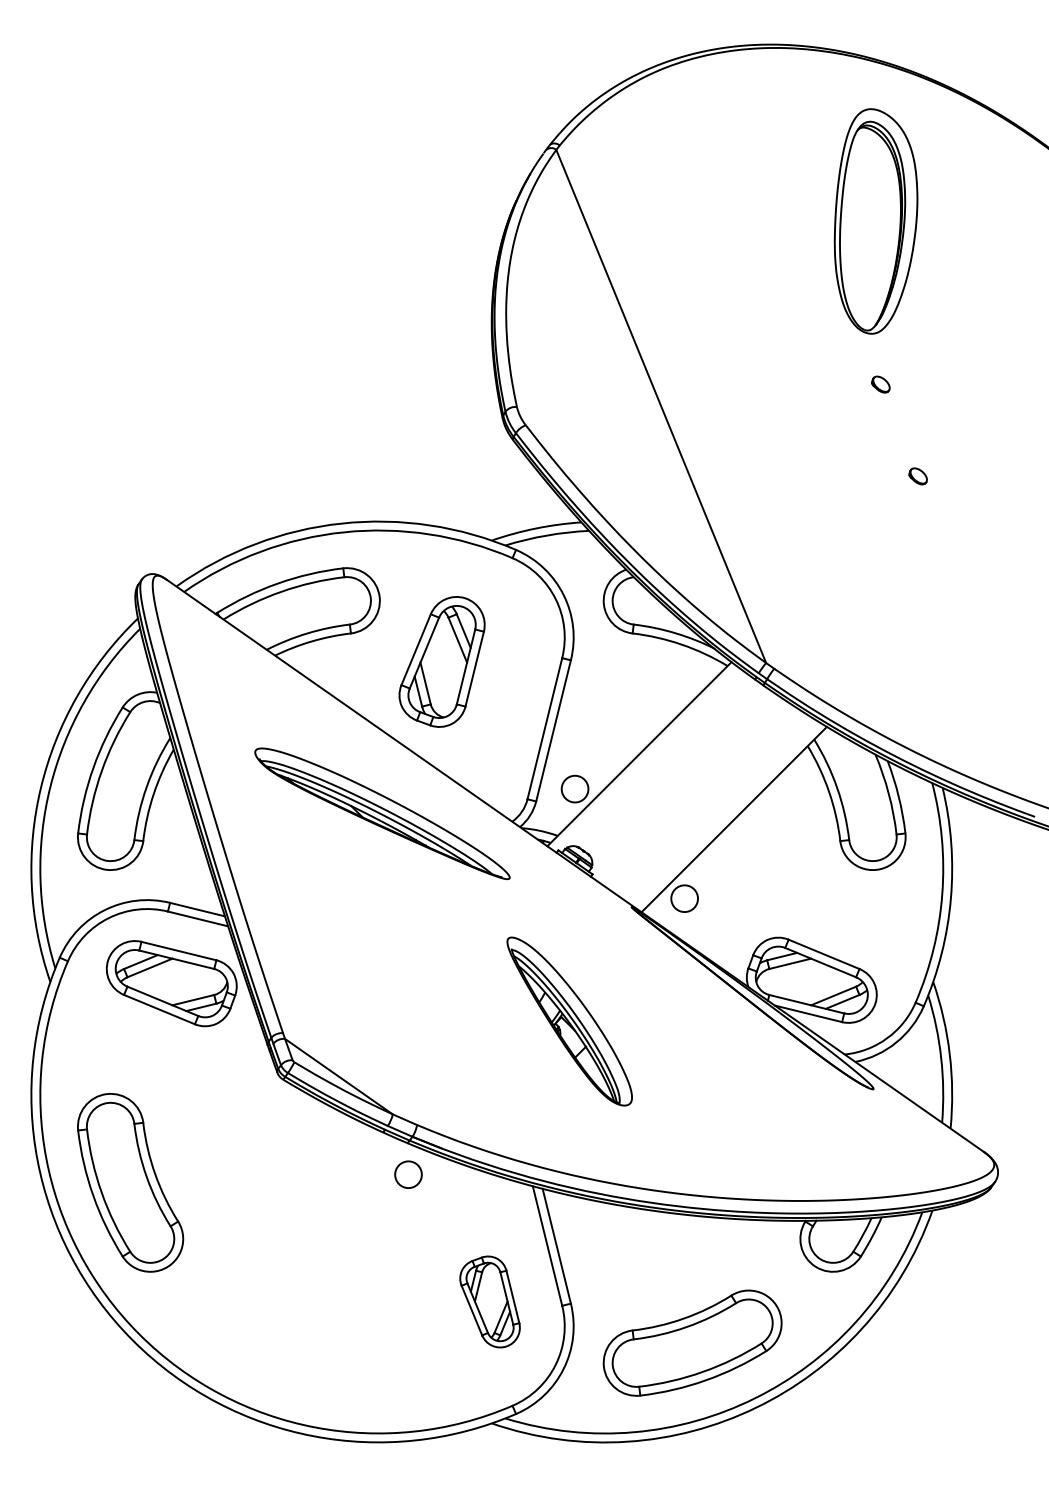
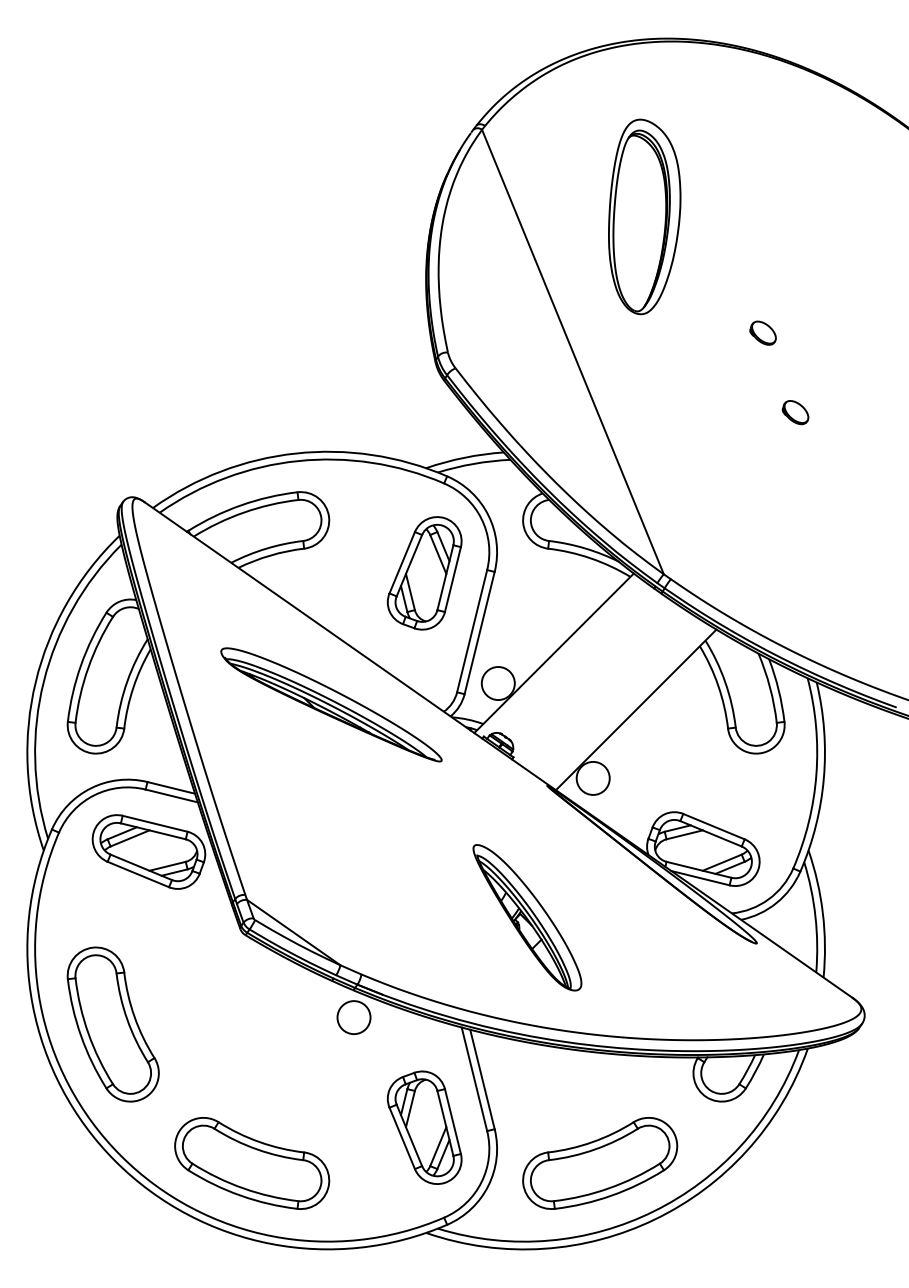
part: (875, 221) -> (644, 216), moved
part: (880, 384) -> (762, 333), size x1.67
part: (917, 476) -> (794, 412), size x1.67
part: (441, 661) -> (424, 572), moved
circle: (575, 789) -> (498, 683), size x1.43
circle: (684, 898) -> (593, 778), size x1.43
part: (569, 1021) -> (527, 917), moved
circle: (408, 1174) -> (354, 1017), size x1.43
part: (489, 1301) -> (424, 1127), size x1.43
part: (290, 1342) -> (251, 1162), added

